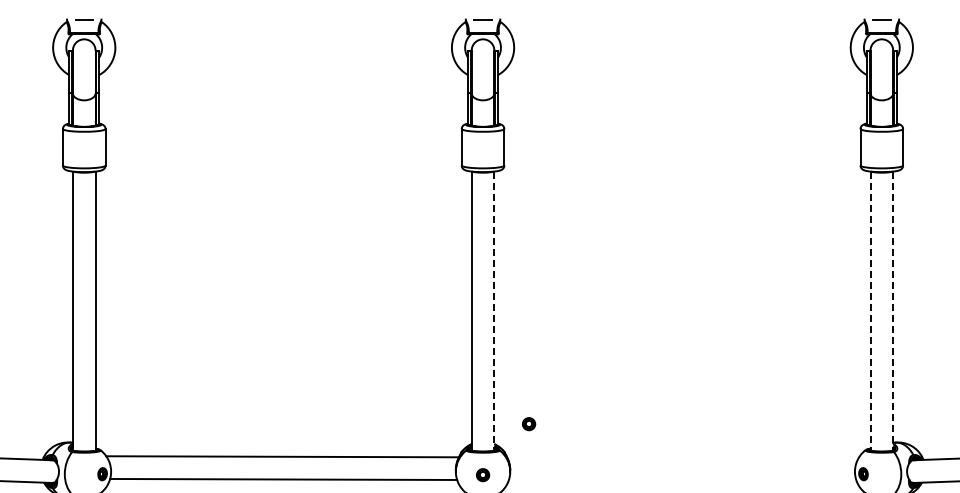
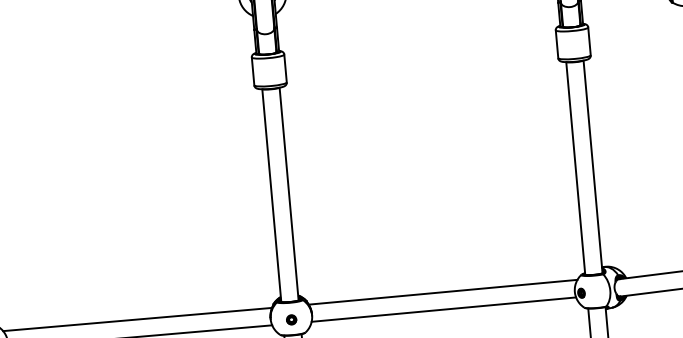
line: (494, 311) -> (289, 194), dashed -> solid
line: (870, 311) -> (575, 168), dashed -> solid
line: (893, 311) -> (593, 167), dashed -> solid
part: (529, 424) -> (323, 278), removed
line: (683, 456) -> (443, 292), added
line: (681, 478) -> (443, 308), added

